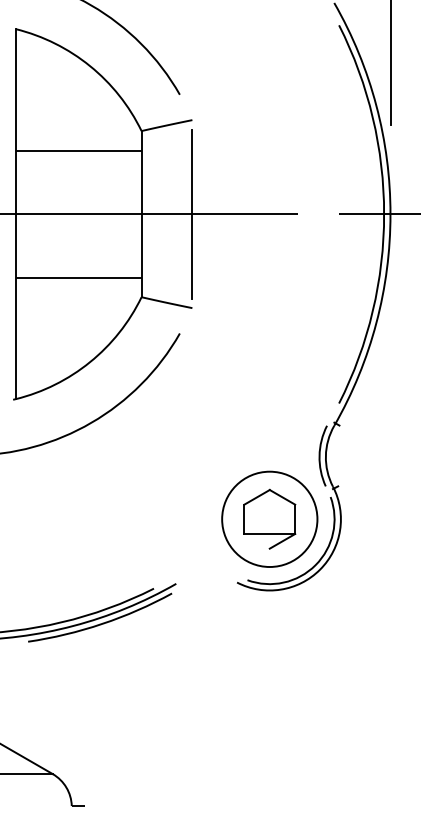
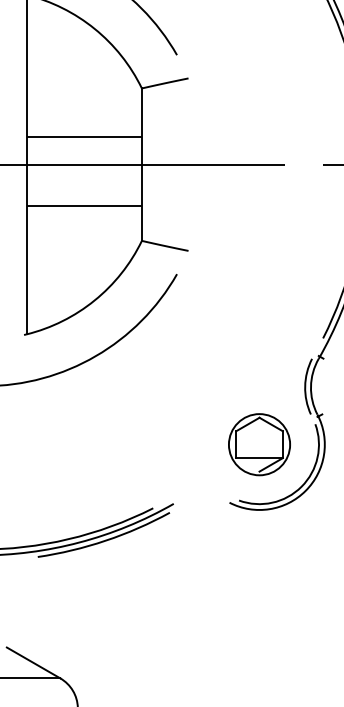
line: (78, 150) -> (84, 136), moved
line: (192, 213) -> (188, 164), removed
line: (78, 277) -> (84, 206), moved
circle: (269, 519) -> (259, 444), size x0.7

